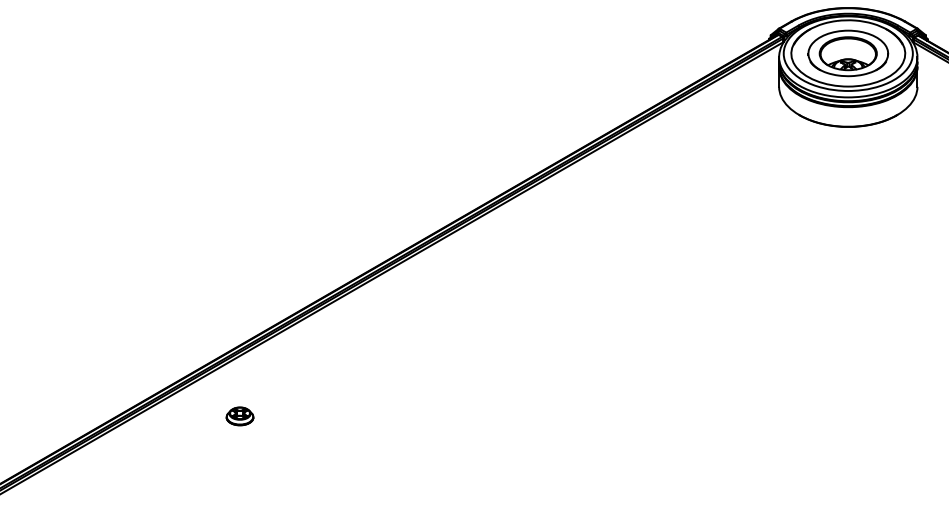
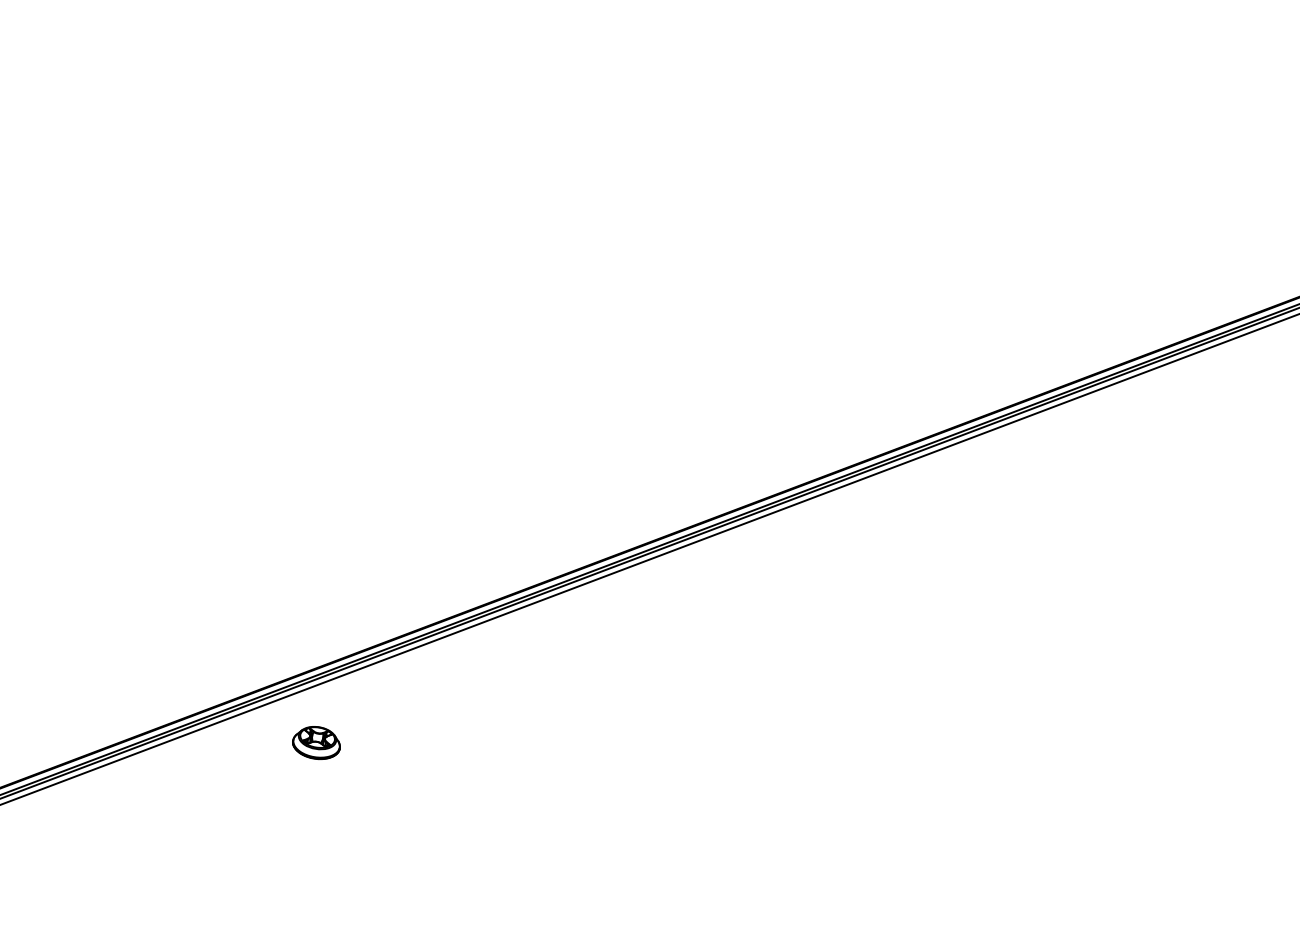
part: (239, 416) -> (315, 742), moved

